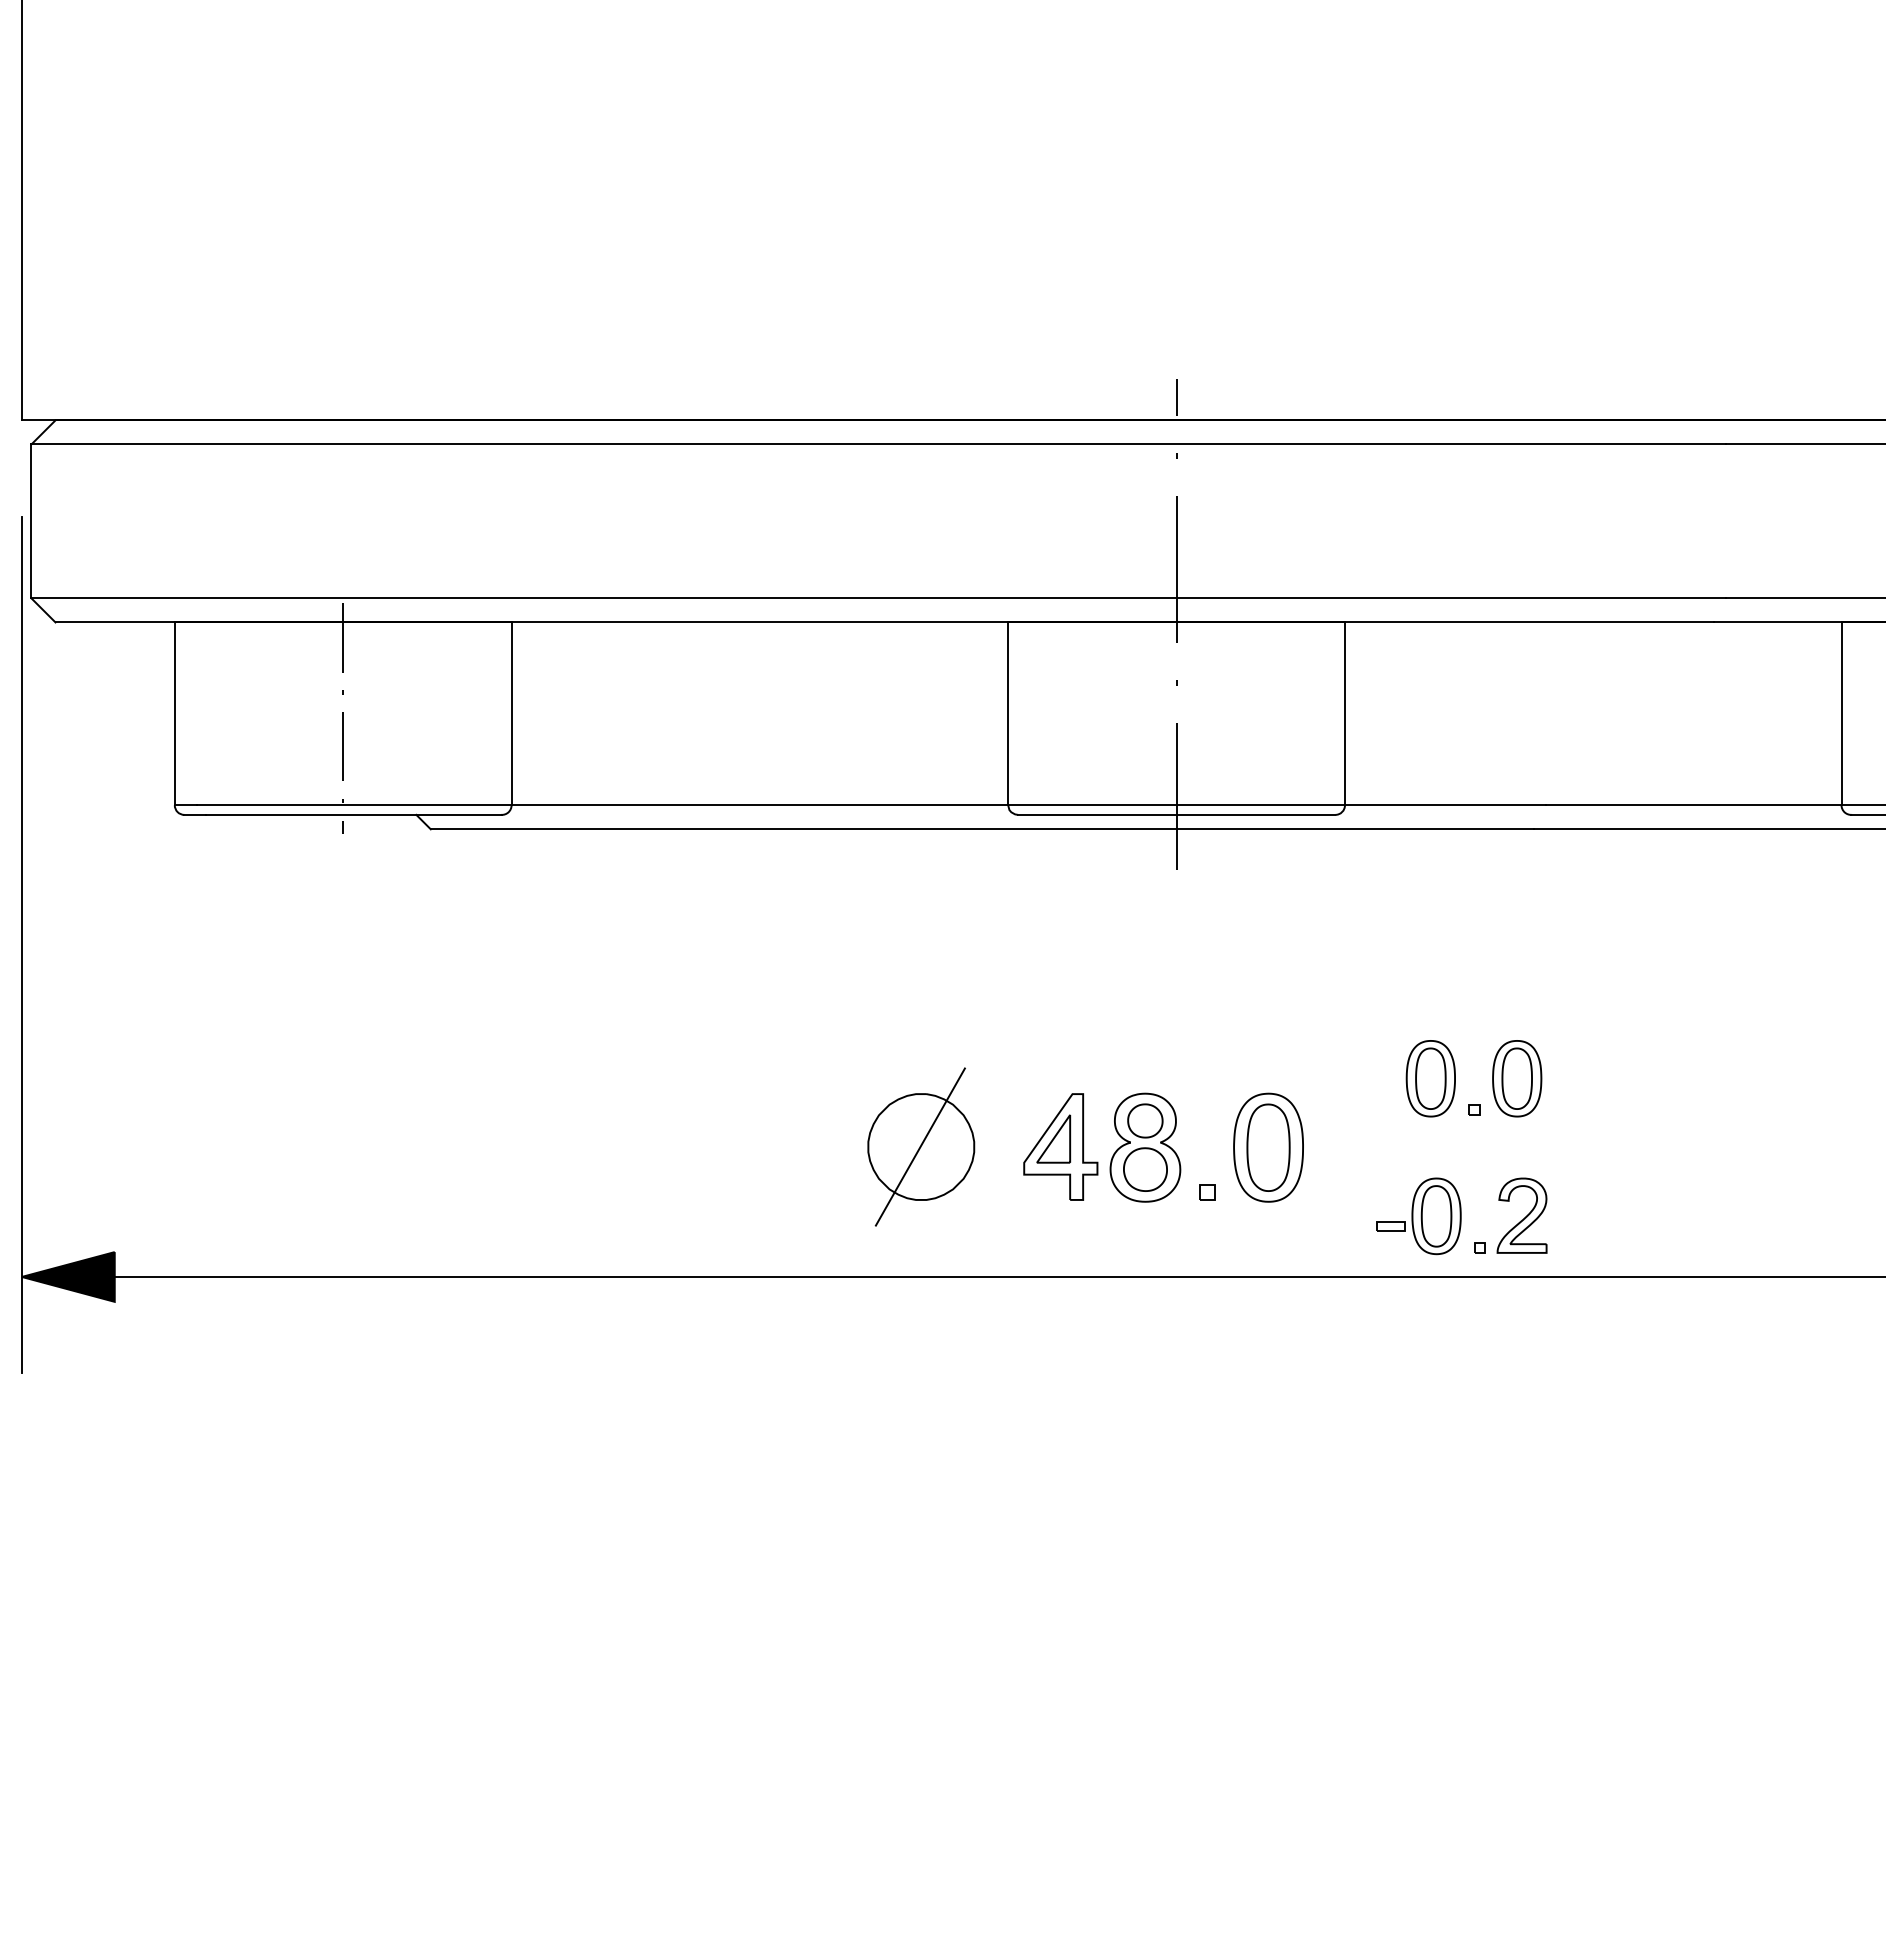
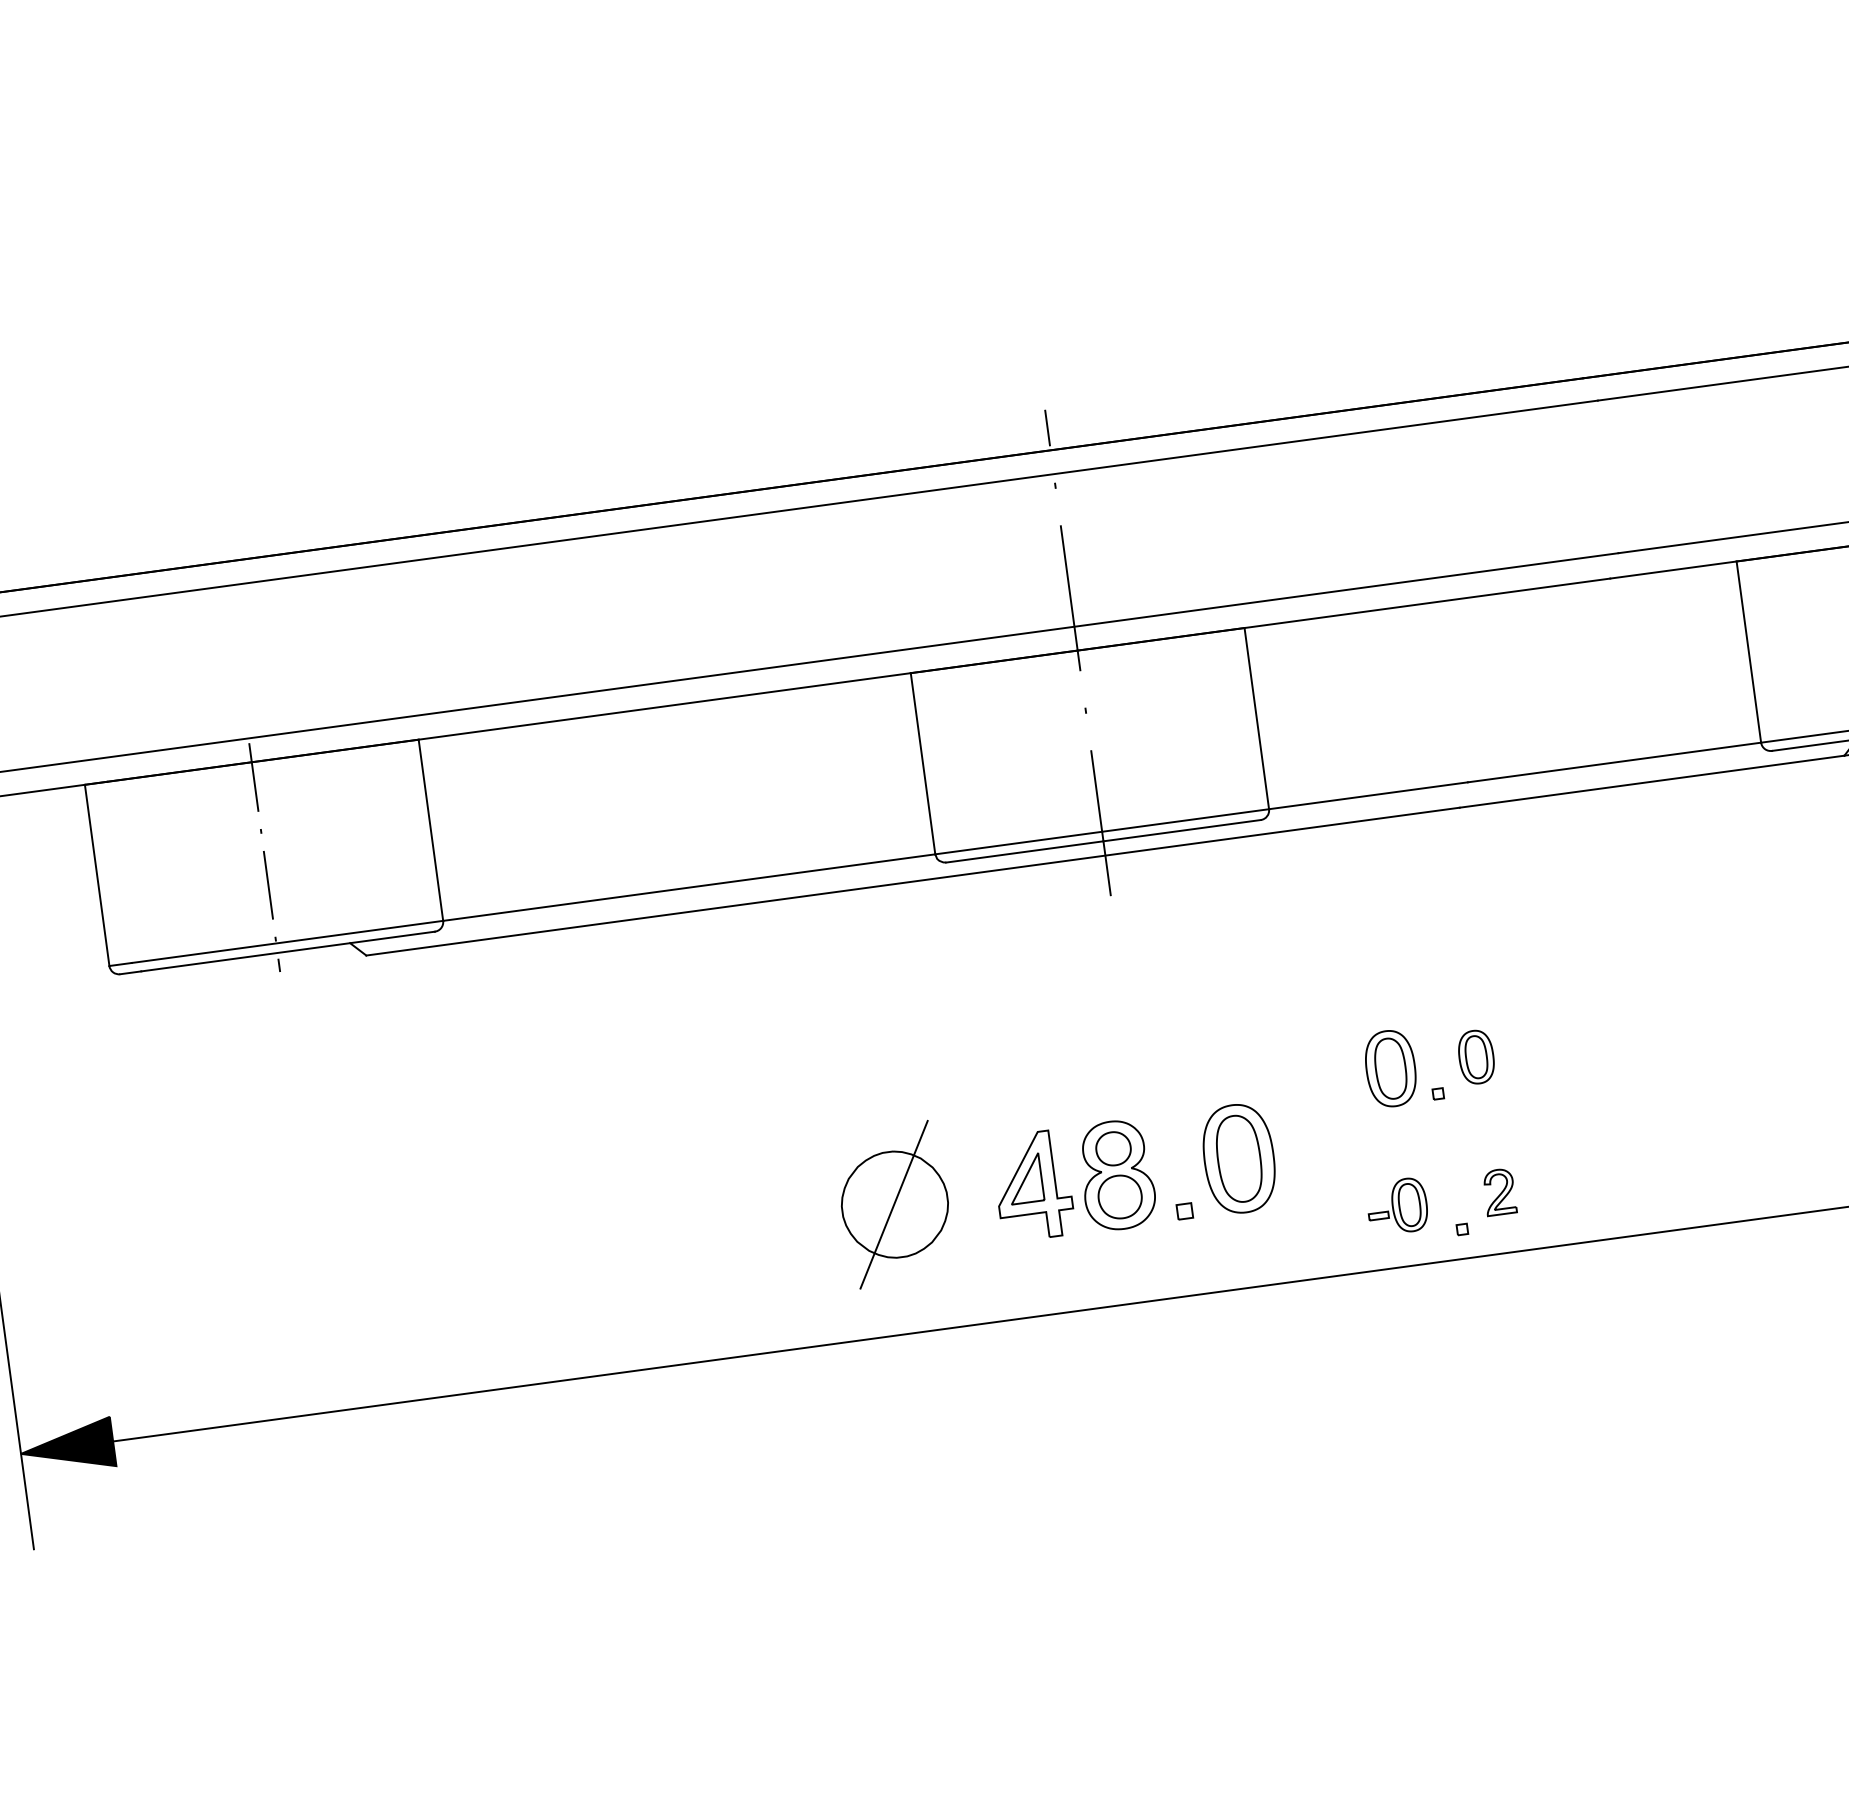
part: (1517, 1078) -> (1476, 1056), size x0.7
part: (1521, 1215) -> (1498, 1192), size x0.6
part: (1418, 1216) -> (1397, 1206), size x0.7

